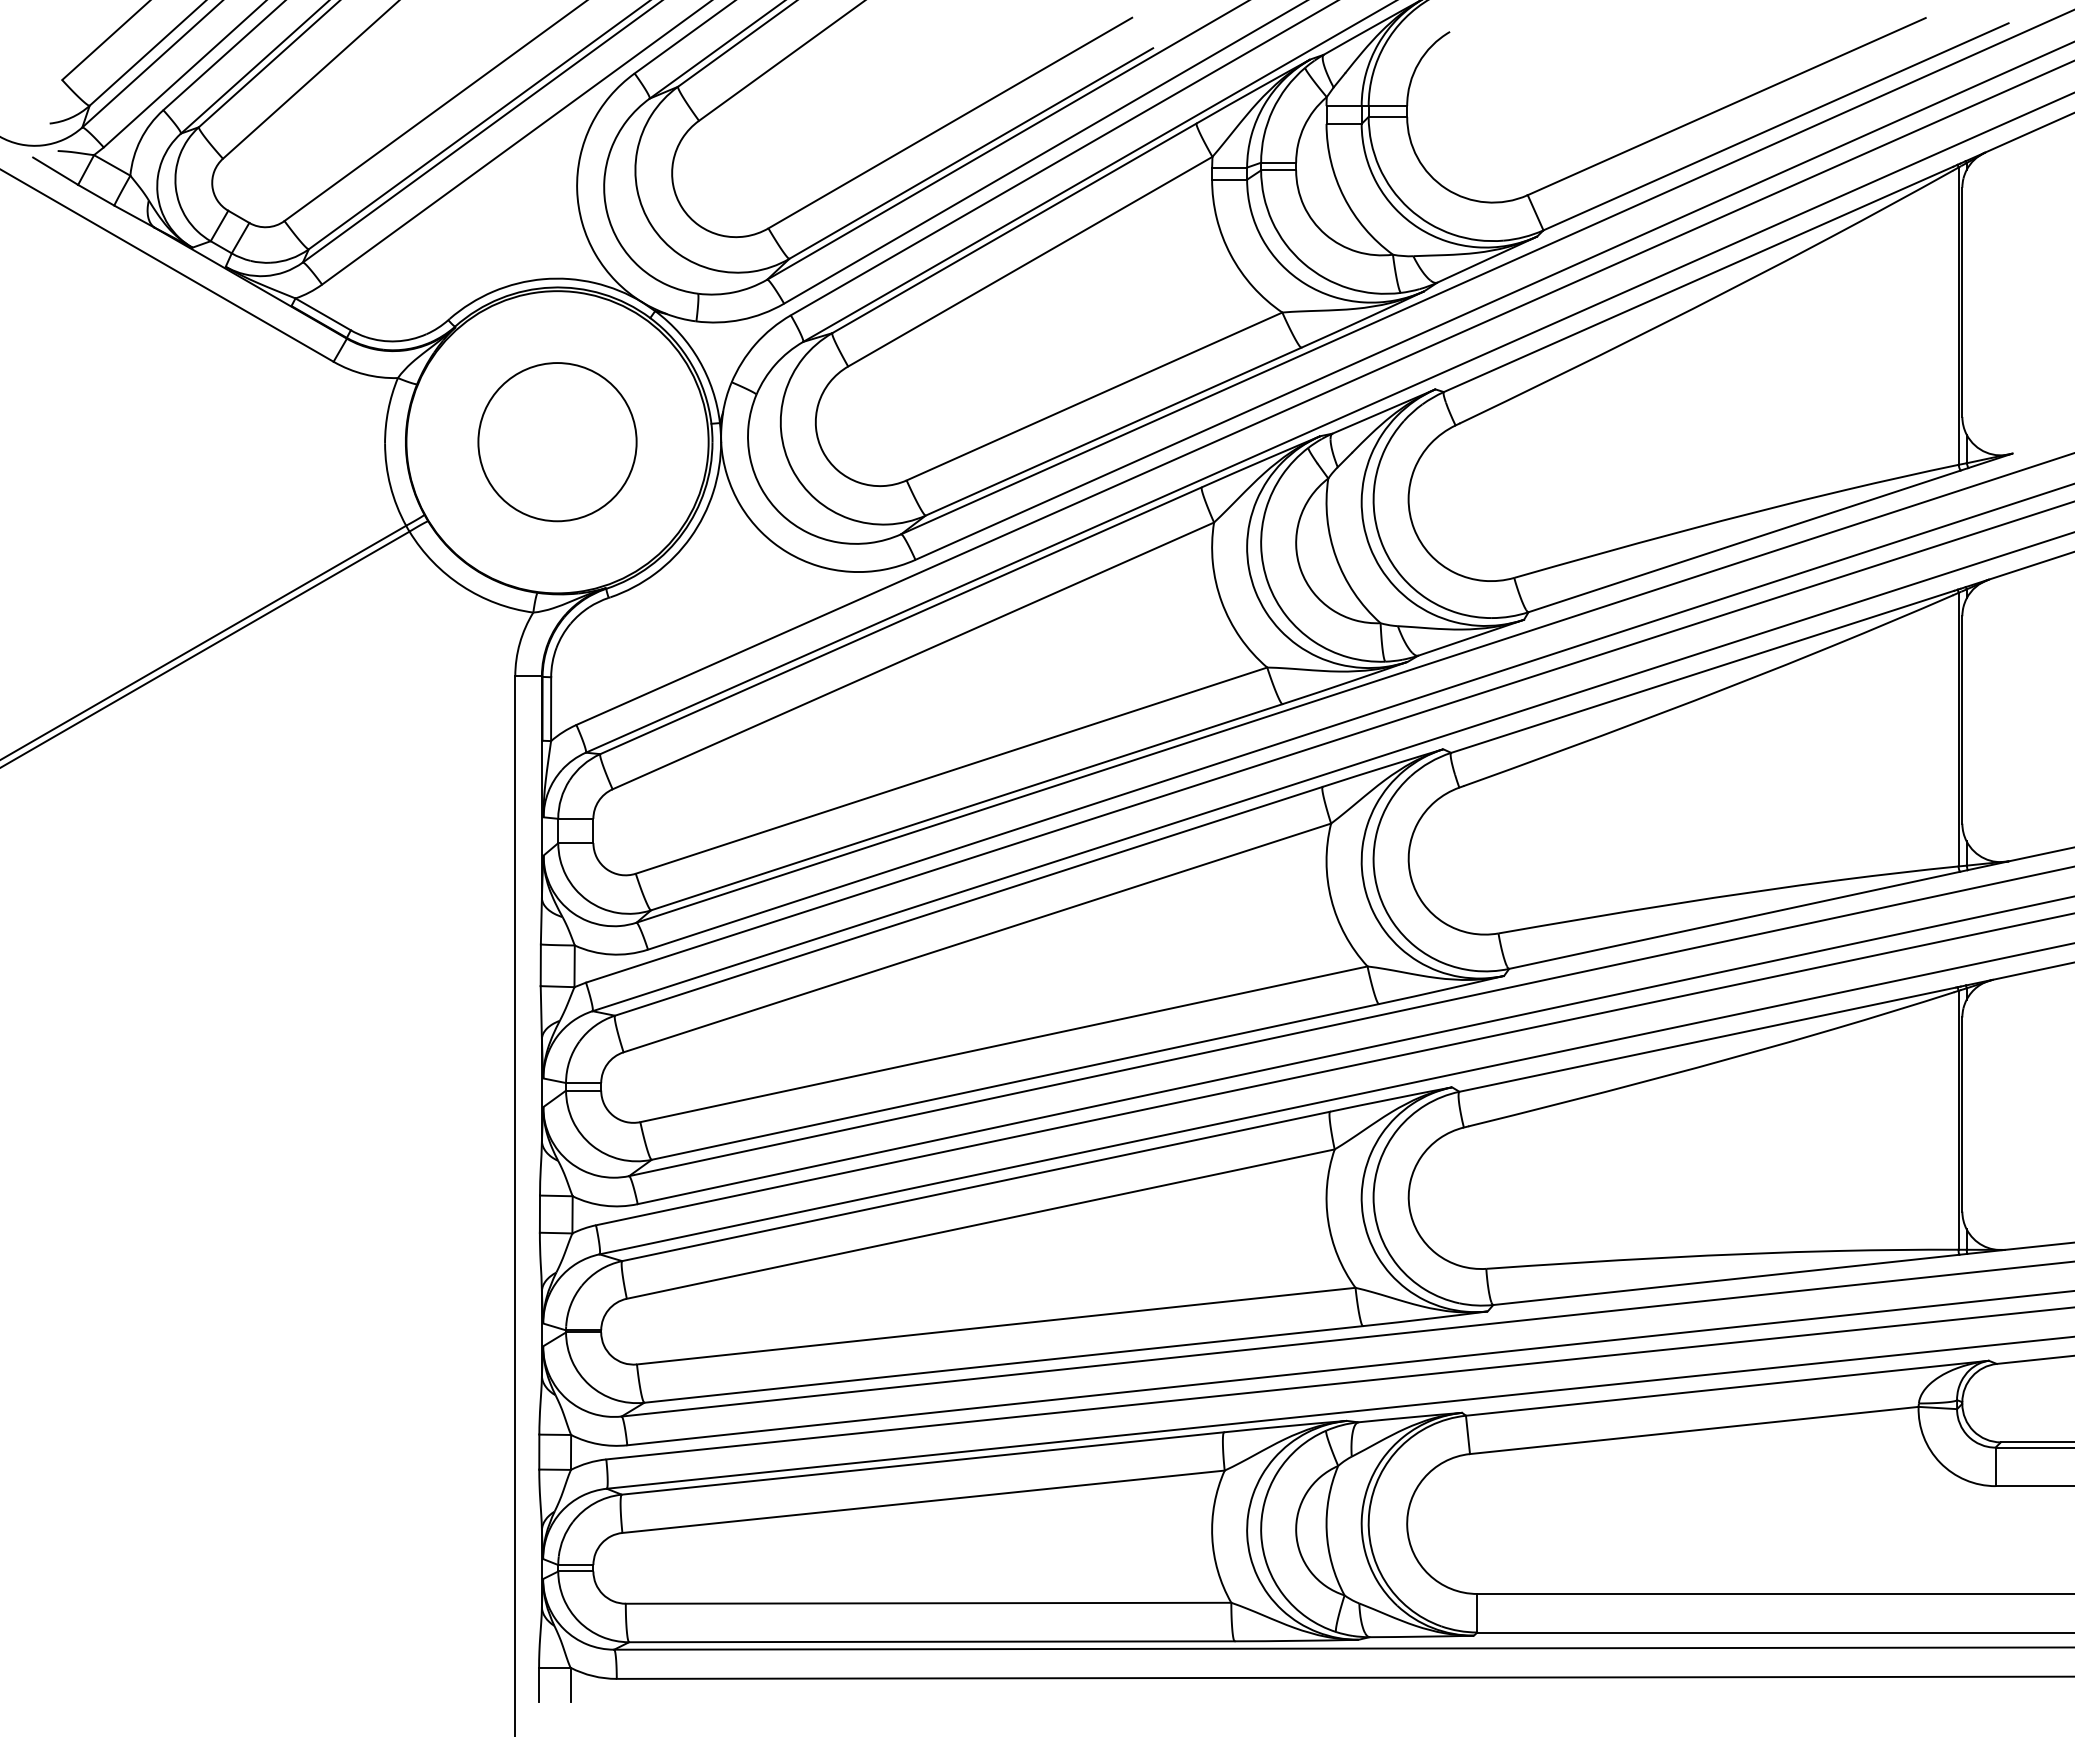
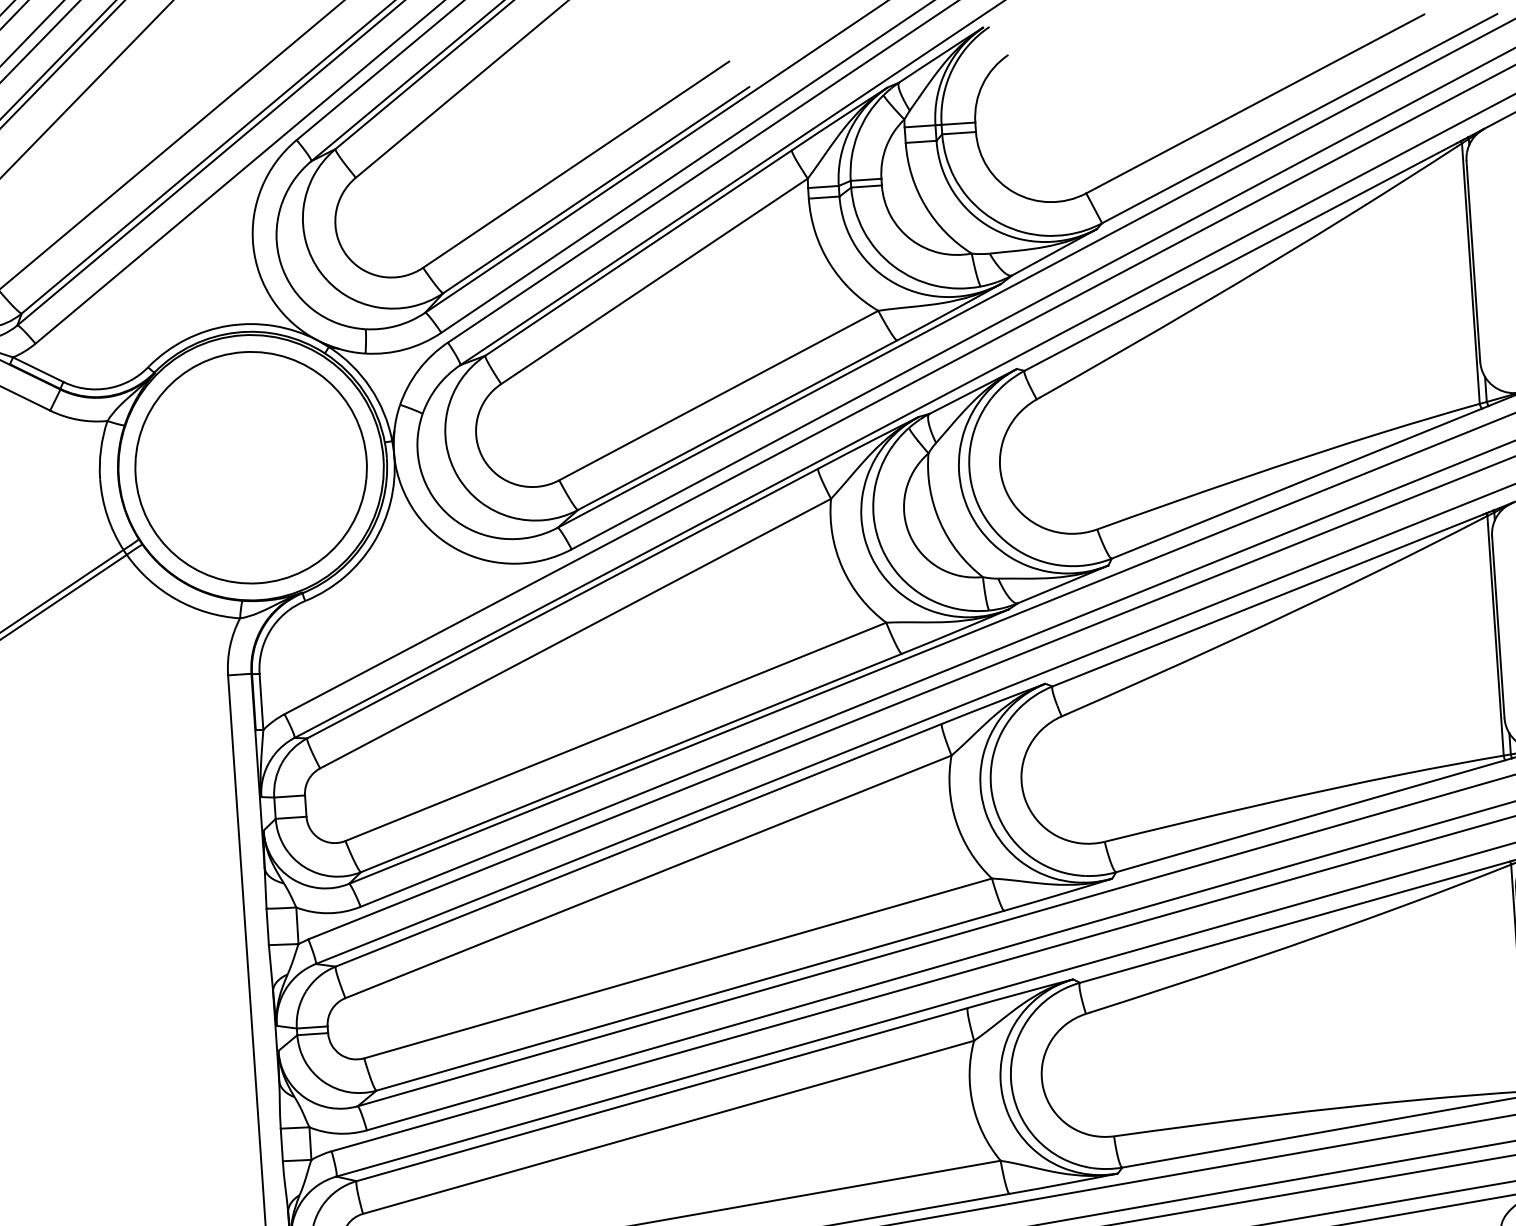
circle: (557, 441) -> (251, 467), size x1.67

